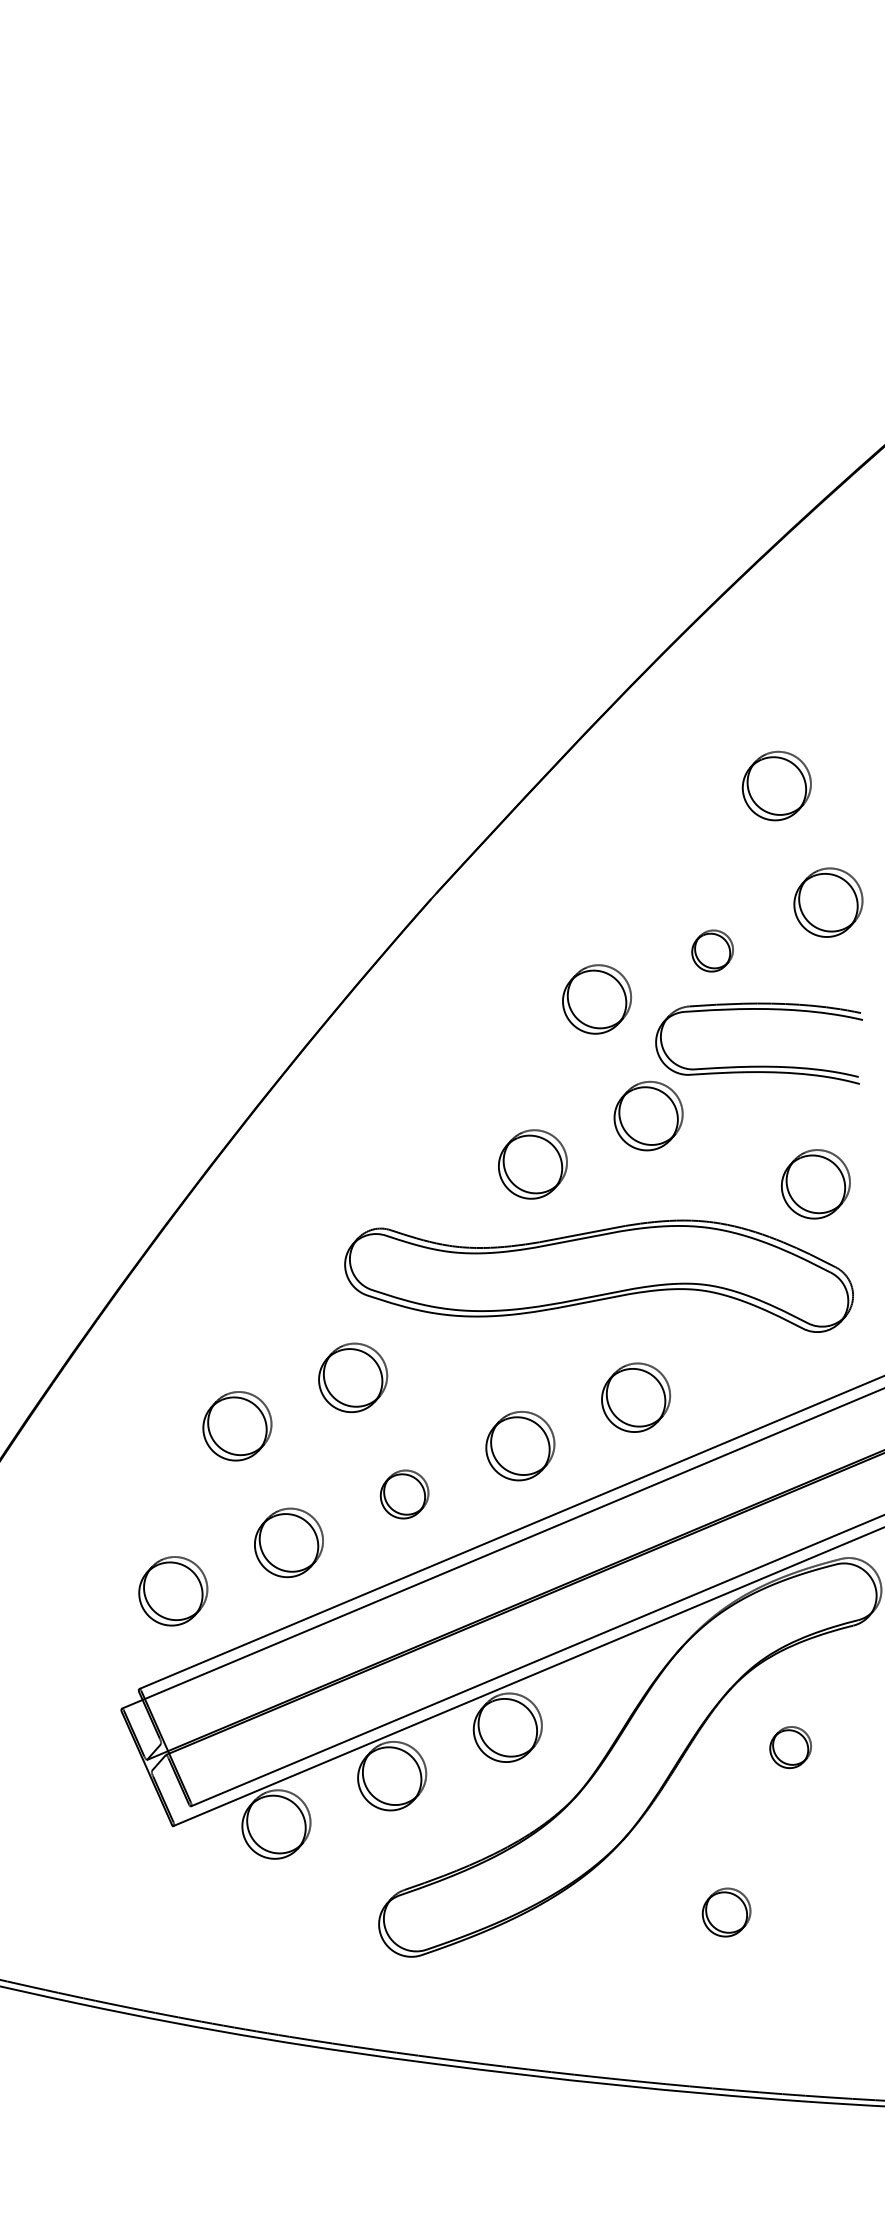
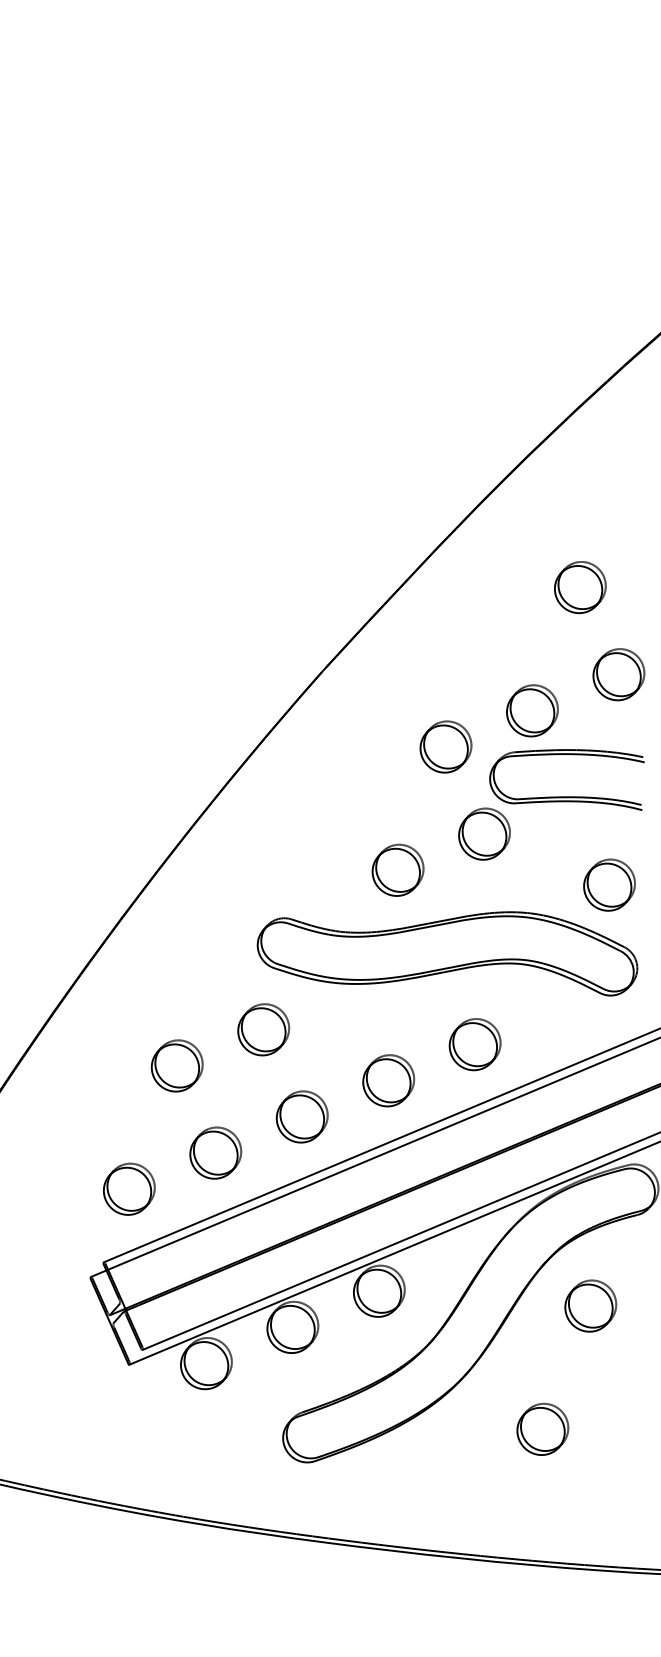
part: (712, 950) -> (532, 710), size x1.67
part: (404, 1494) -> (302, 1116), size x1.43
part: (790, 1747) -> (590, 1306), size x1.67
part: (726, 1912) -> (542, 1429), size x1.43

